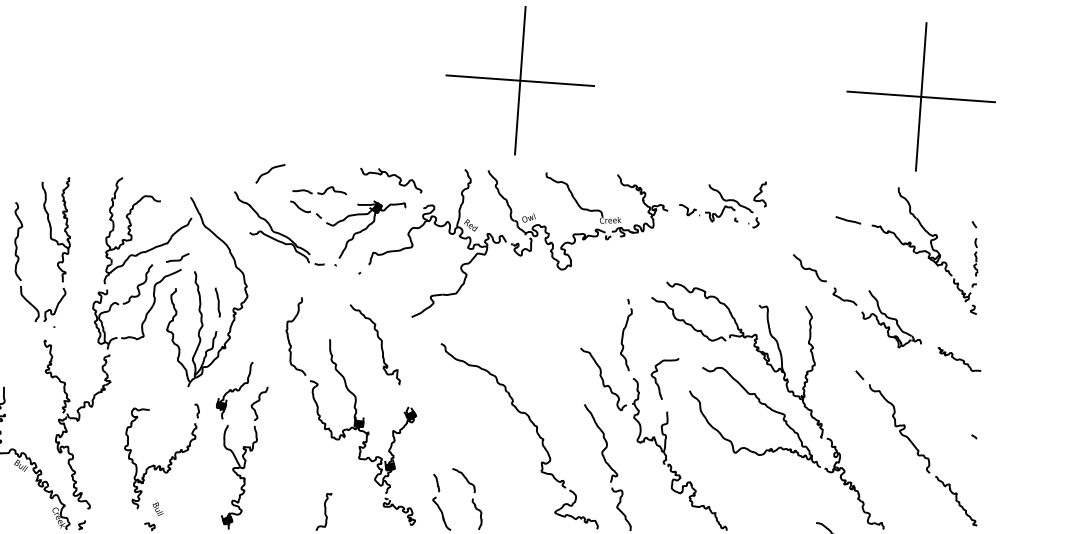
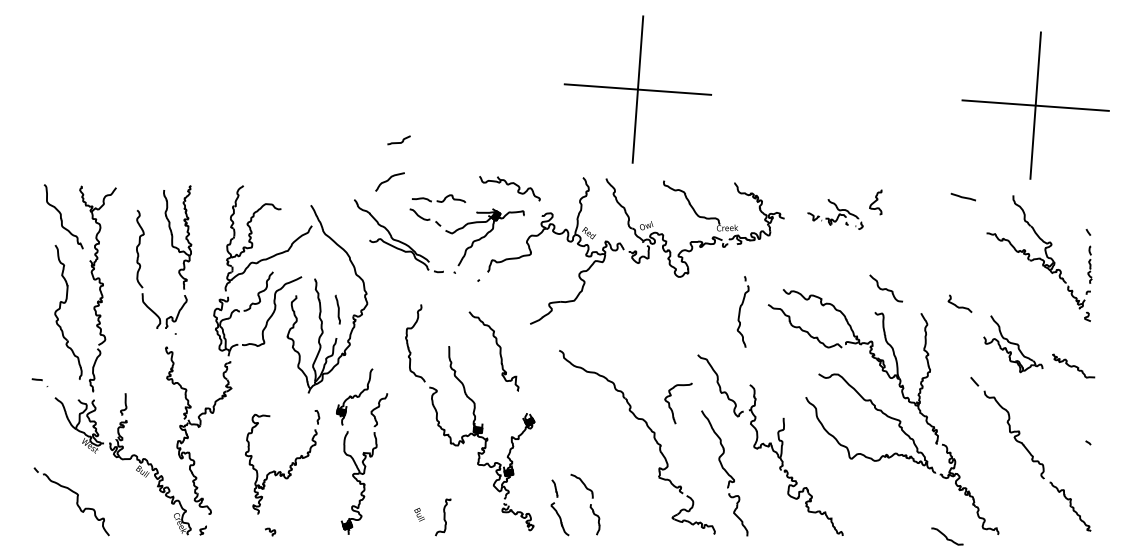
part: (719, 206) -> (835, 214), size x0.7
line: (847, 219) -> (962, 196), moved
curve: (177, 260) -> (398, 142), moved
curve: (810, 268) -> (886, 288), moved
part: (891, 319) -> (1013, 344), moved
part: (625, 334) -> (742, 311), moved
curve: (656, 380) -> (670, 404), moved
text: (157, 509) -> (419, 514), moved

